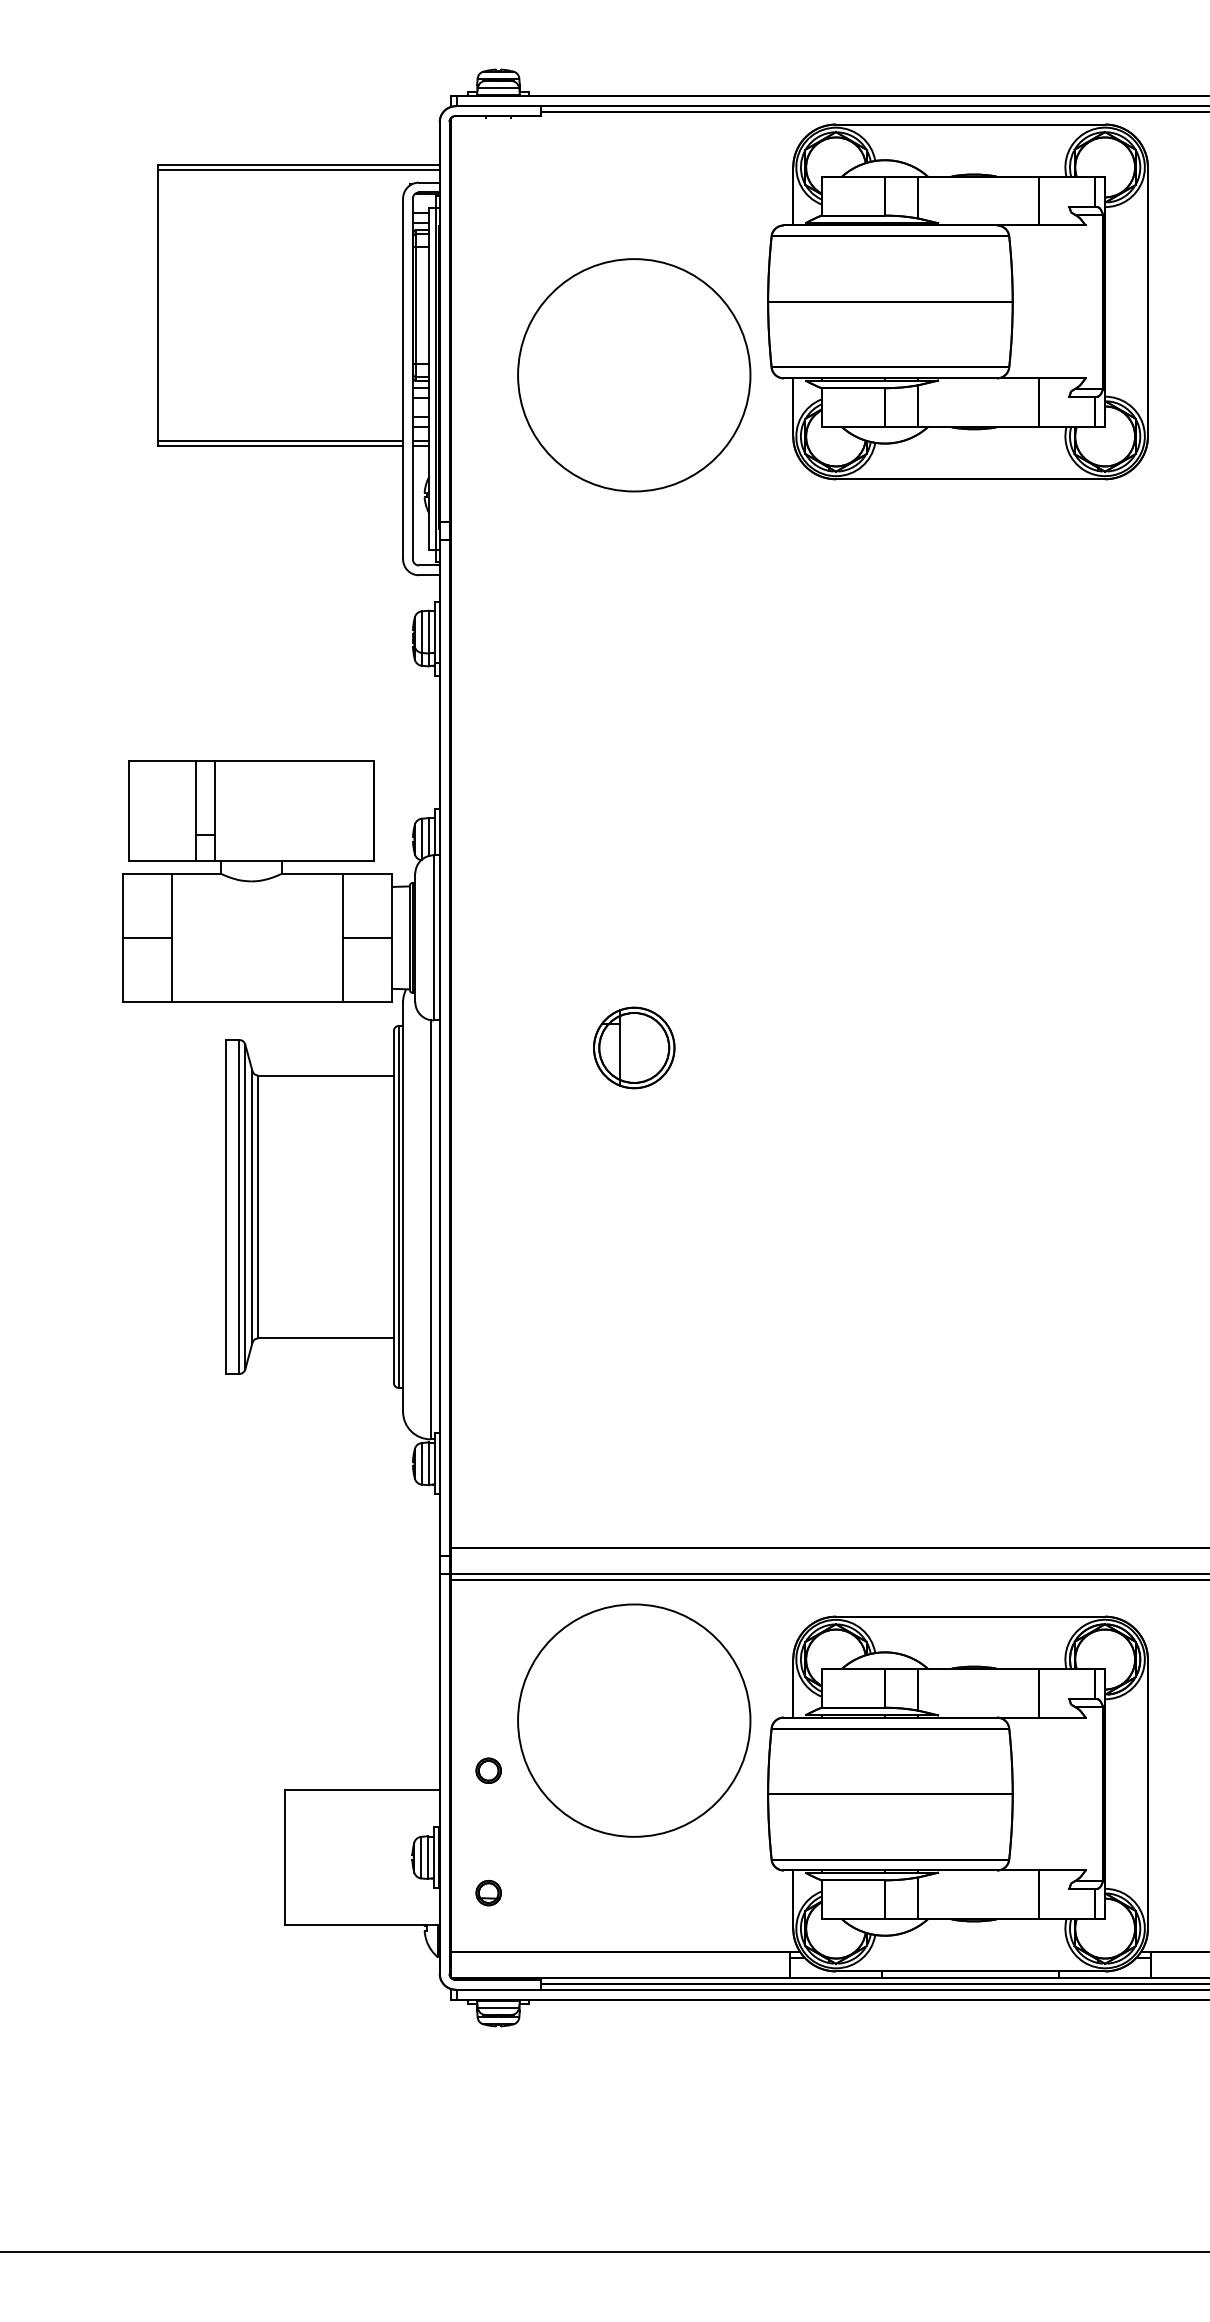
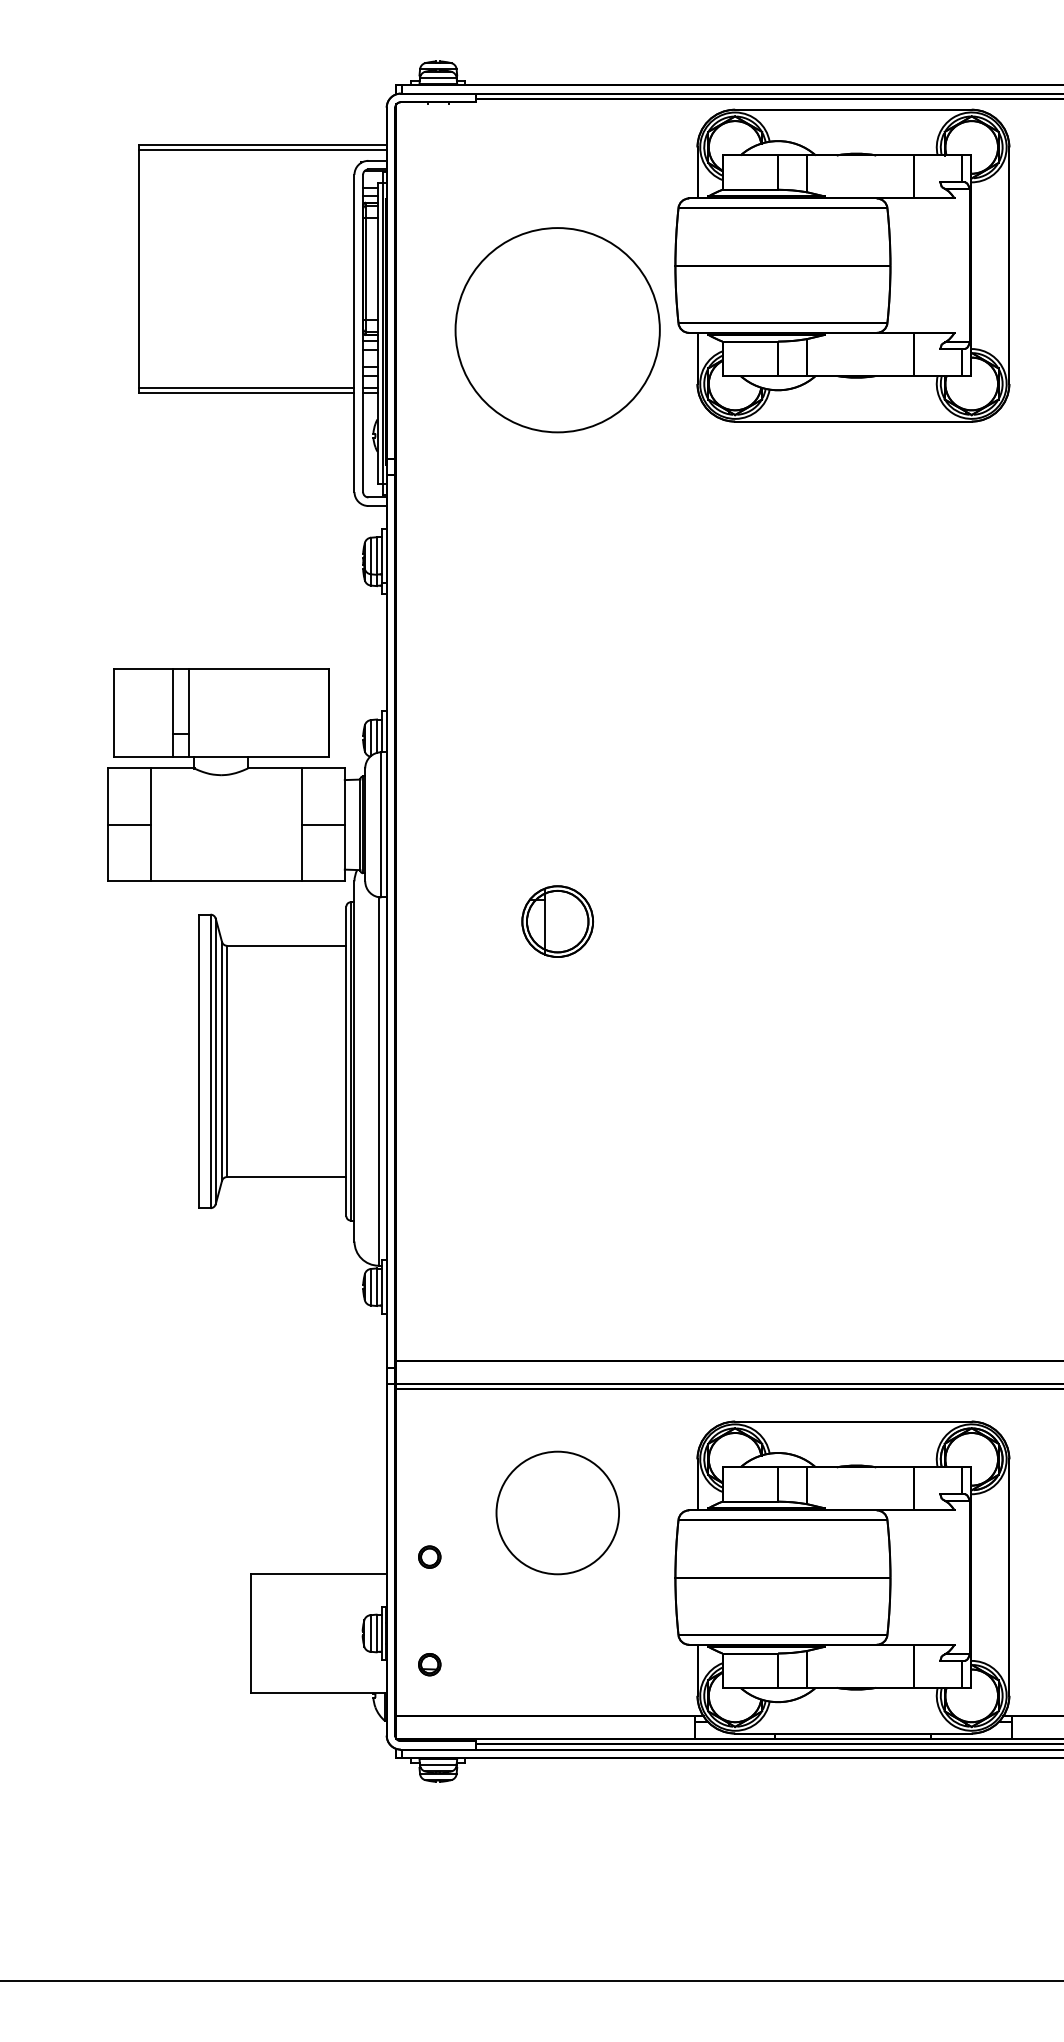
part: (634, 1720) -> (557, 1512), size x0.6

